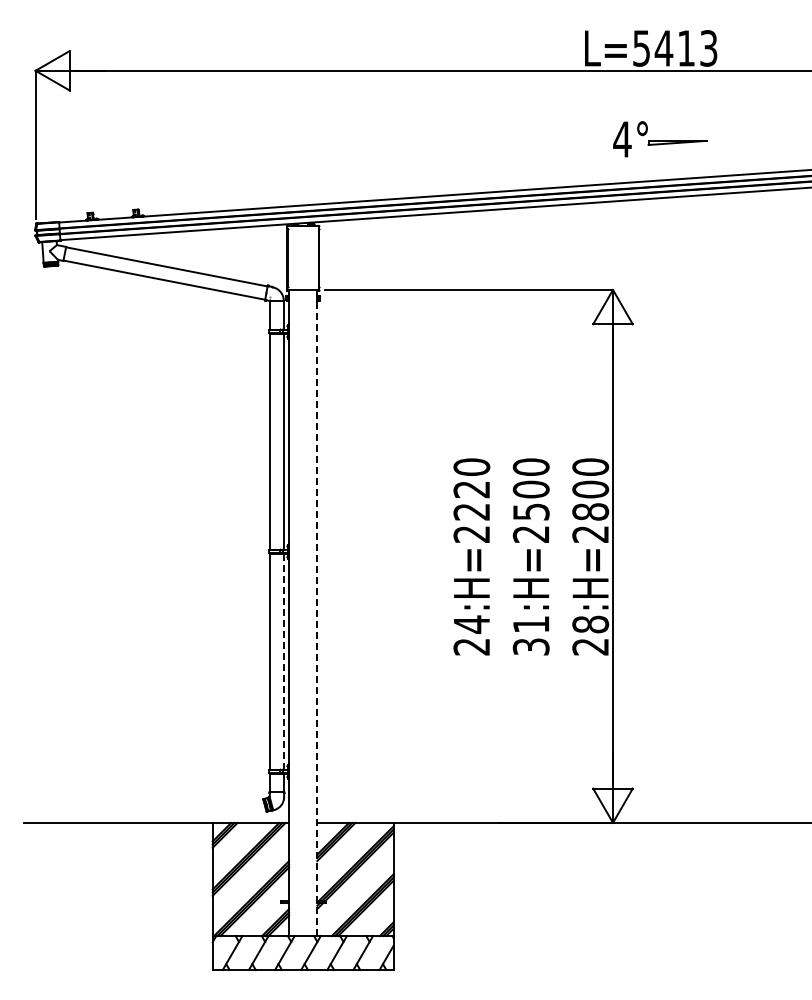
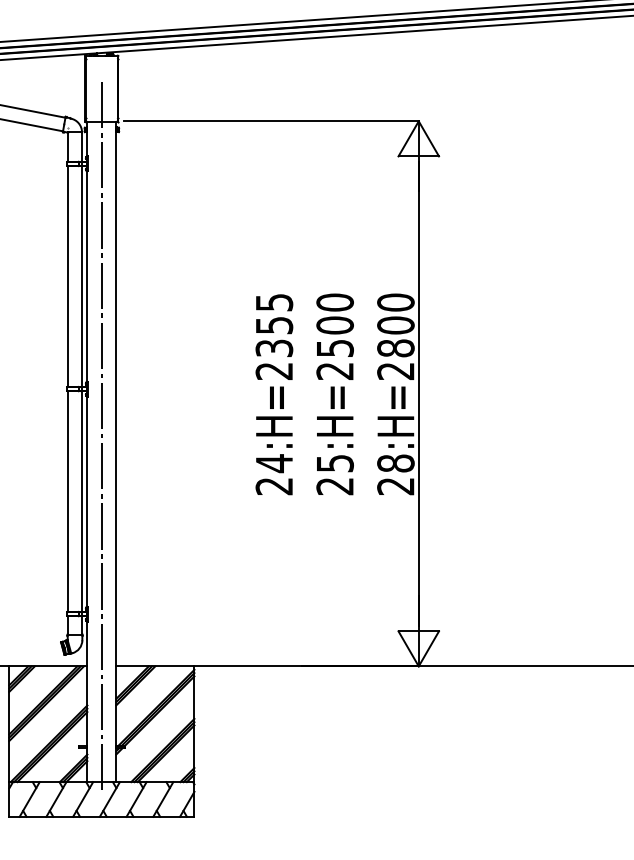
text: (471, 489) -> (274, 325), 24:H=2220 -> 24:H=2355
line: (303, 599) -> (102, 437), added
line: (317, 613) -> (116, 452), dashed -> solid
text: (531, 635) -> (335, 474), 31:H=2500 -> 25:H=2500
line: (283, 661) -> (81, 501), dashed -> solid

